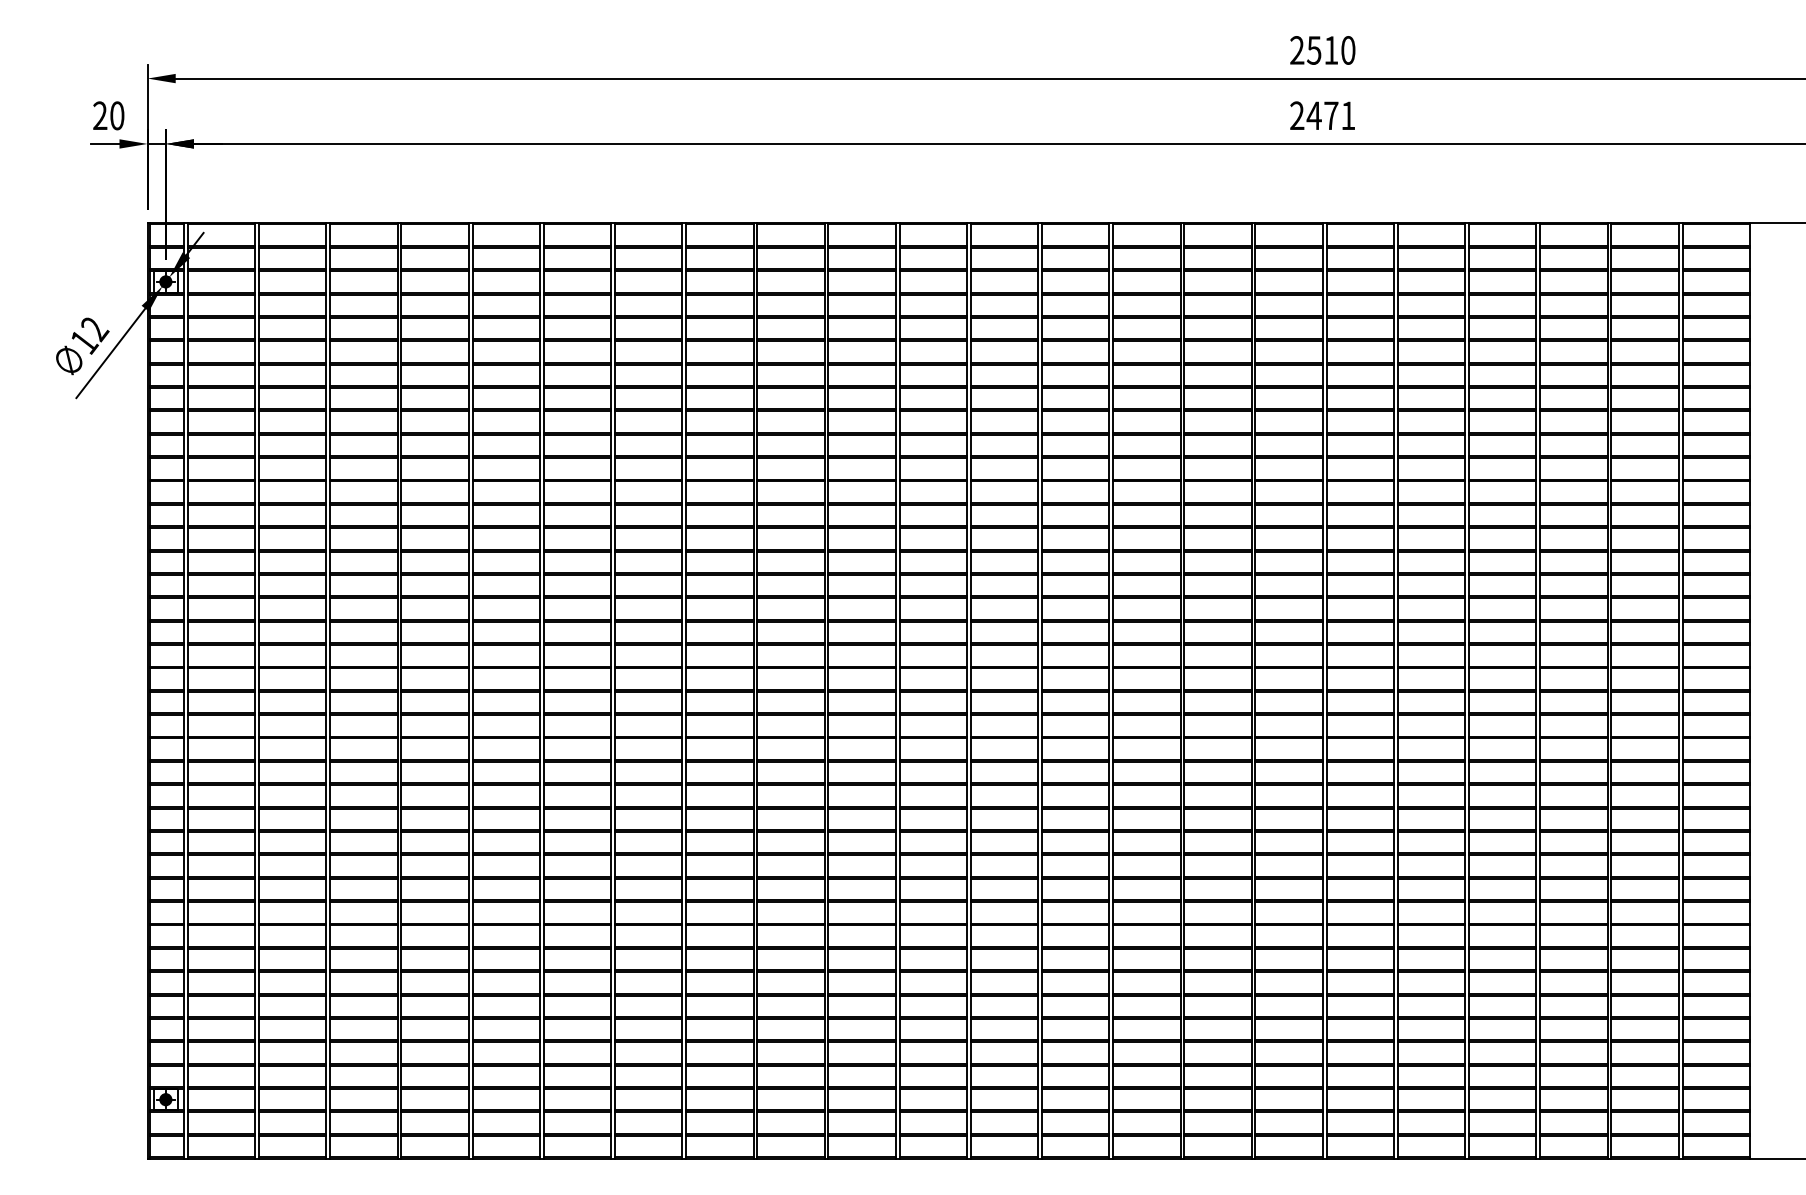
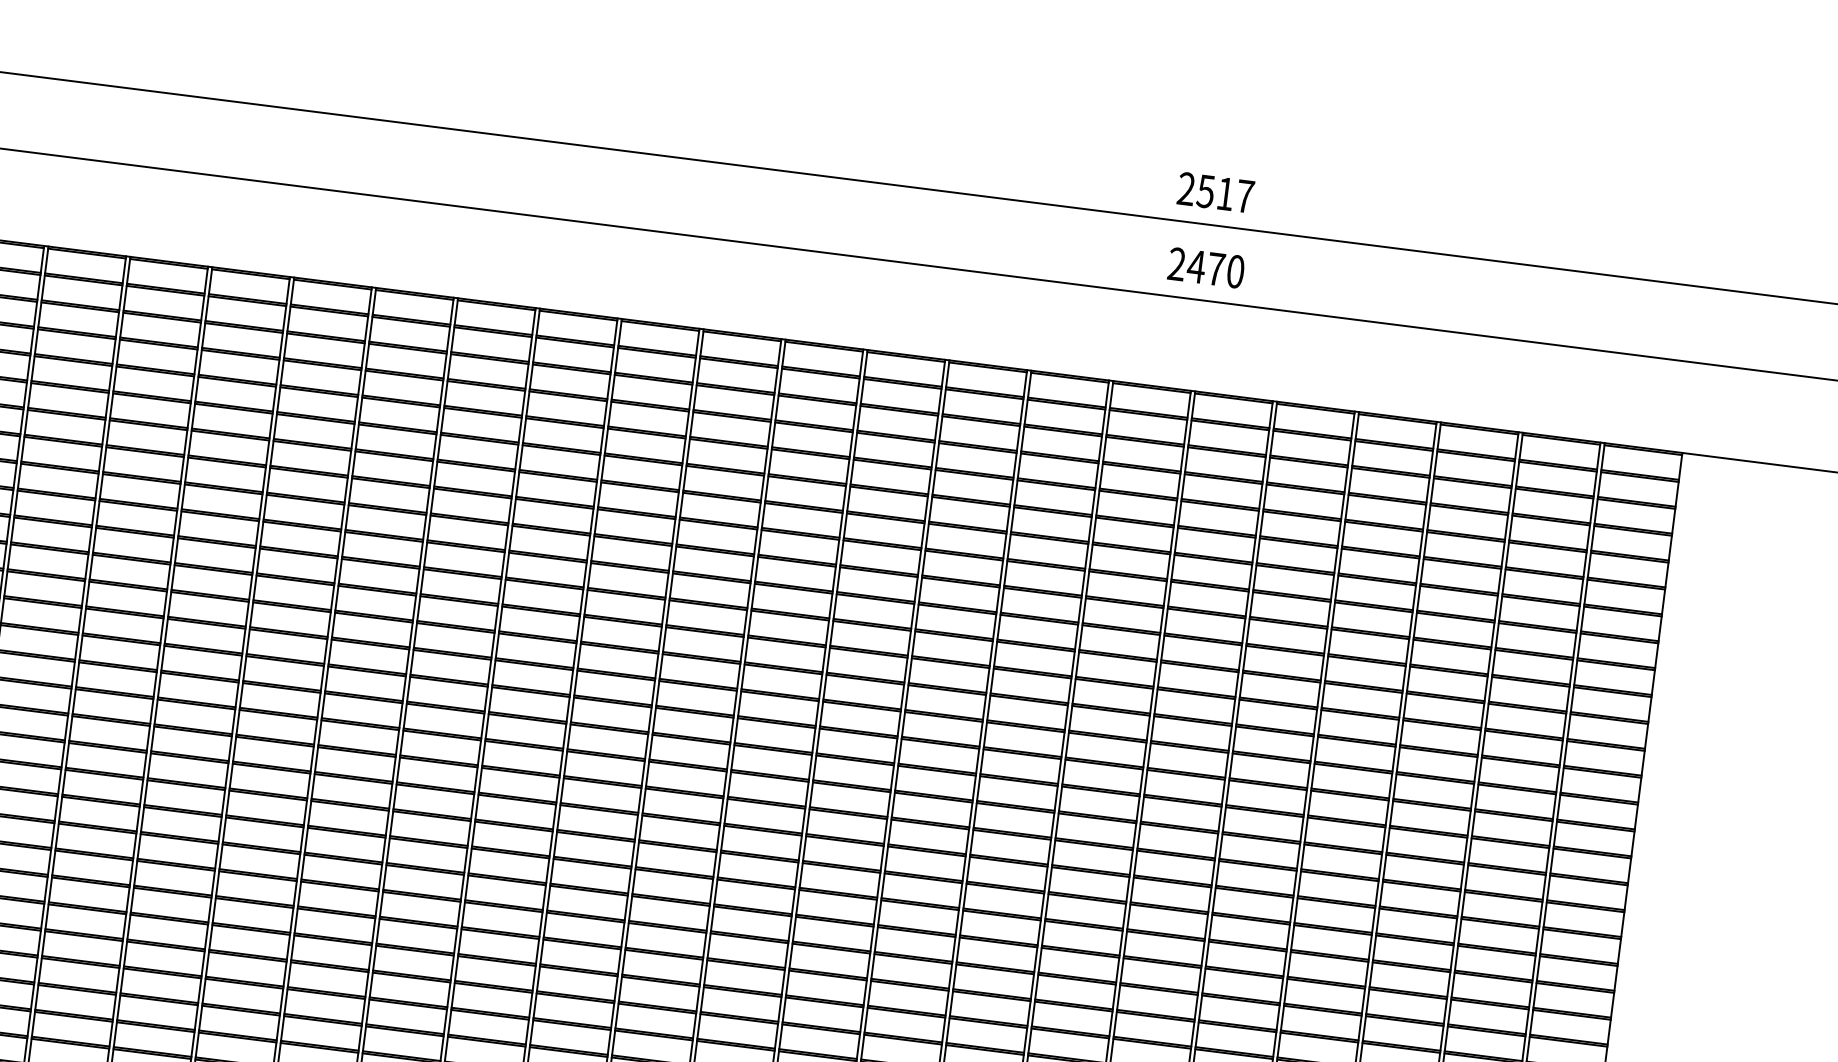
text: (1348, 50) -> (1245, 196), 2510 -> 2517
text: (1348, 115) -> (1235, 271), 2471 -> 2470

